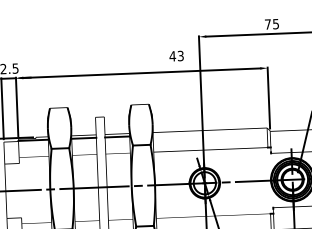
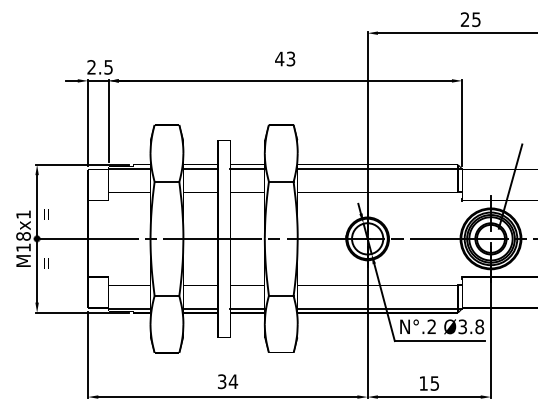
text: (267, 24) -> (464, 19), 75 -> 25
text: (176, 55) -> (285, 58), moved
line: (211, 132) -> (379, 168), added

